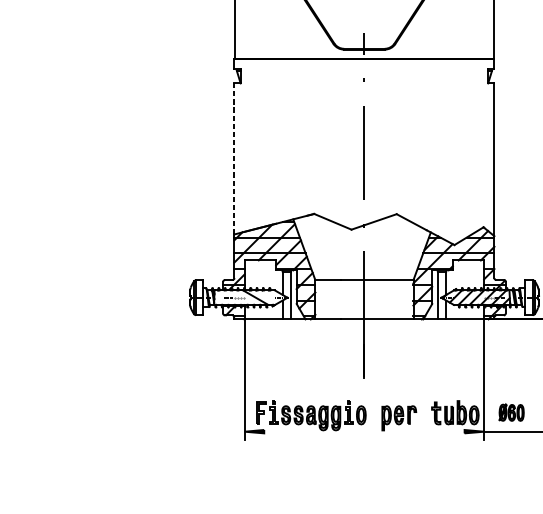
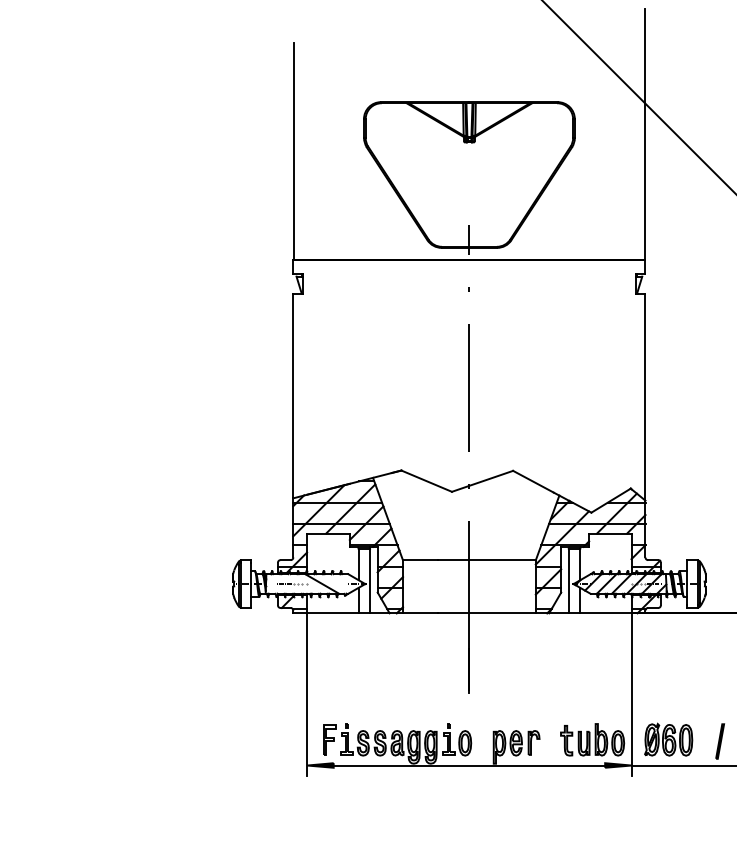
line: (234, 158) -> (293, 395), dashed -> solid
part: (511, 412) -> (668, 739), size x1.43
line: (364, 431) -> (469, 765), added

